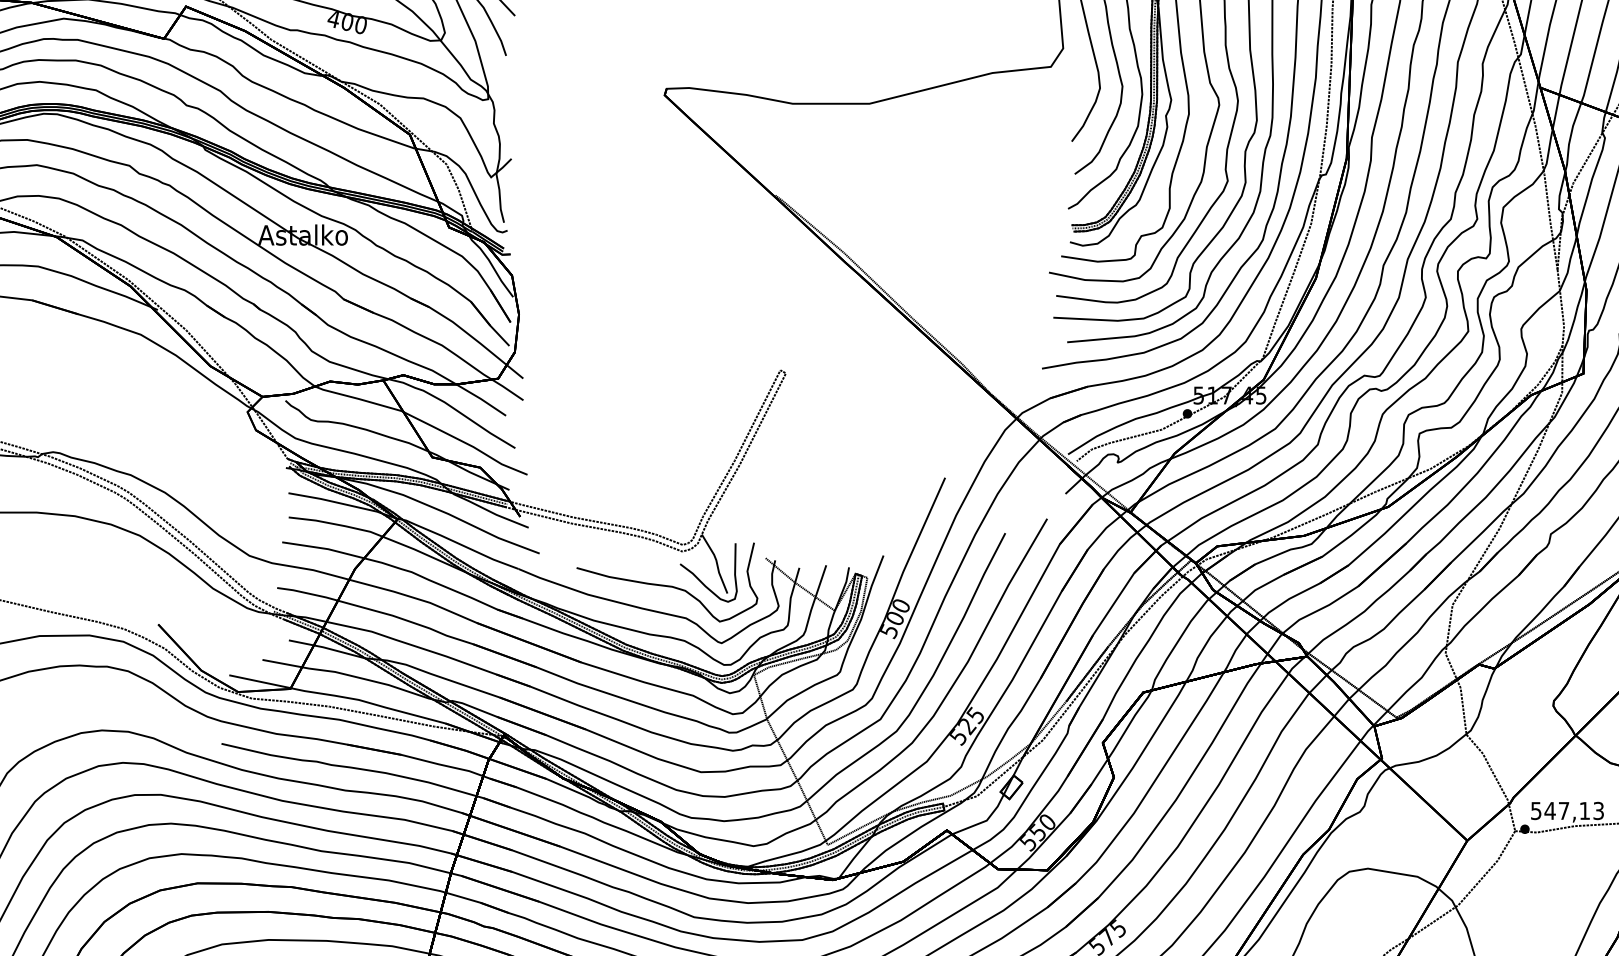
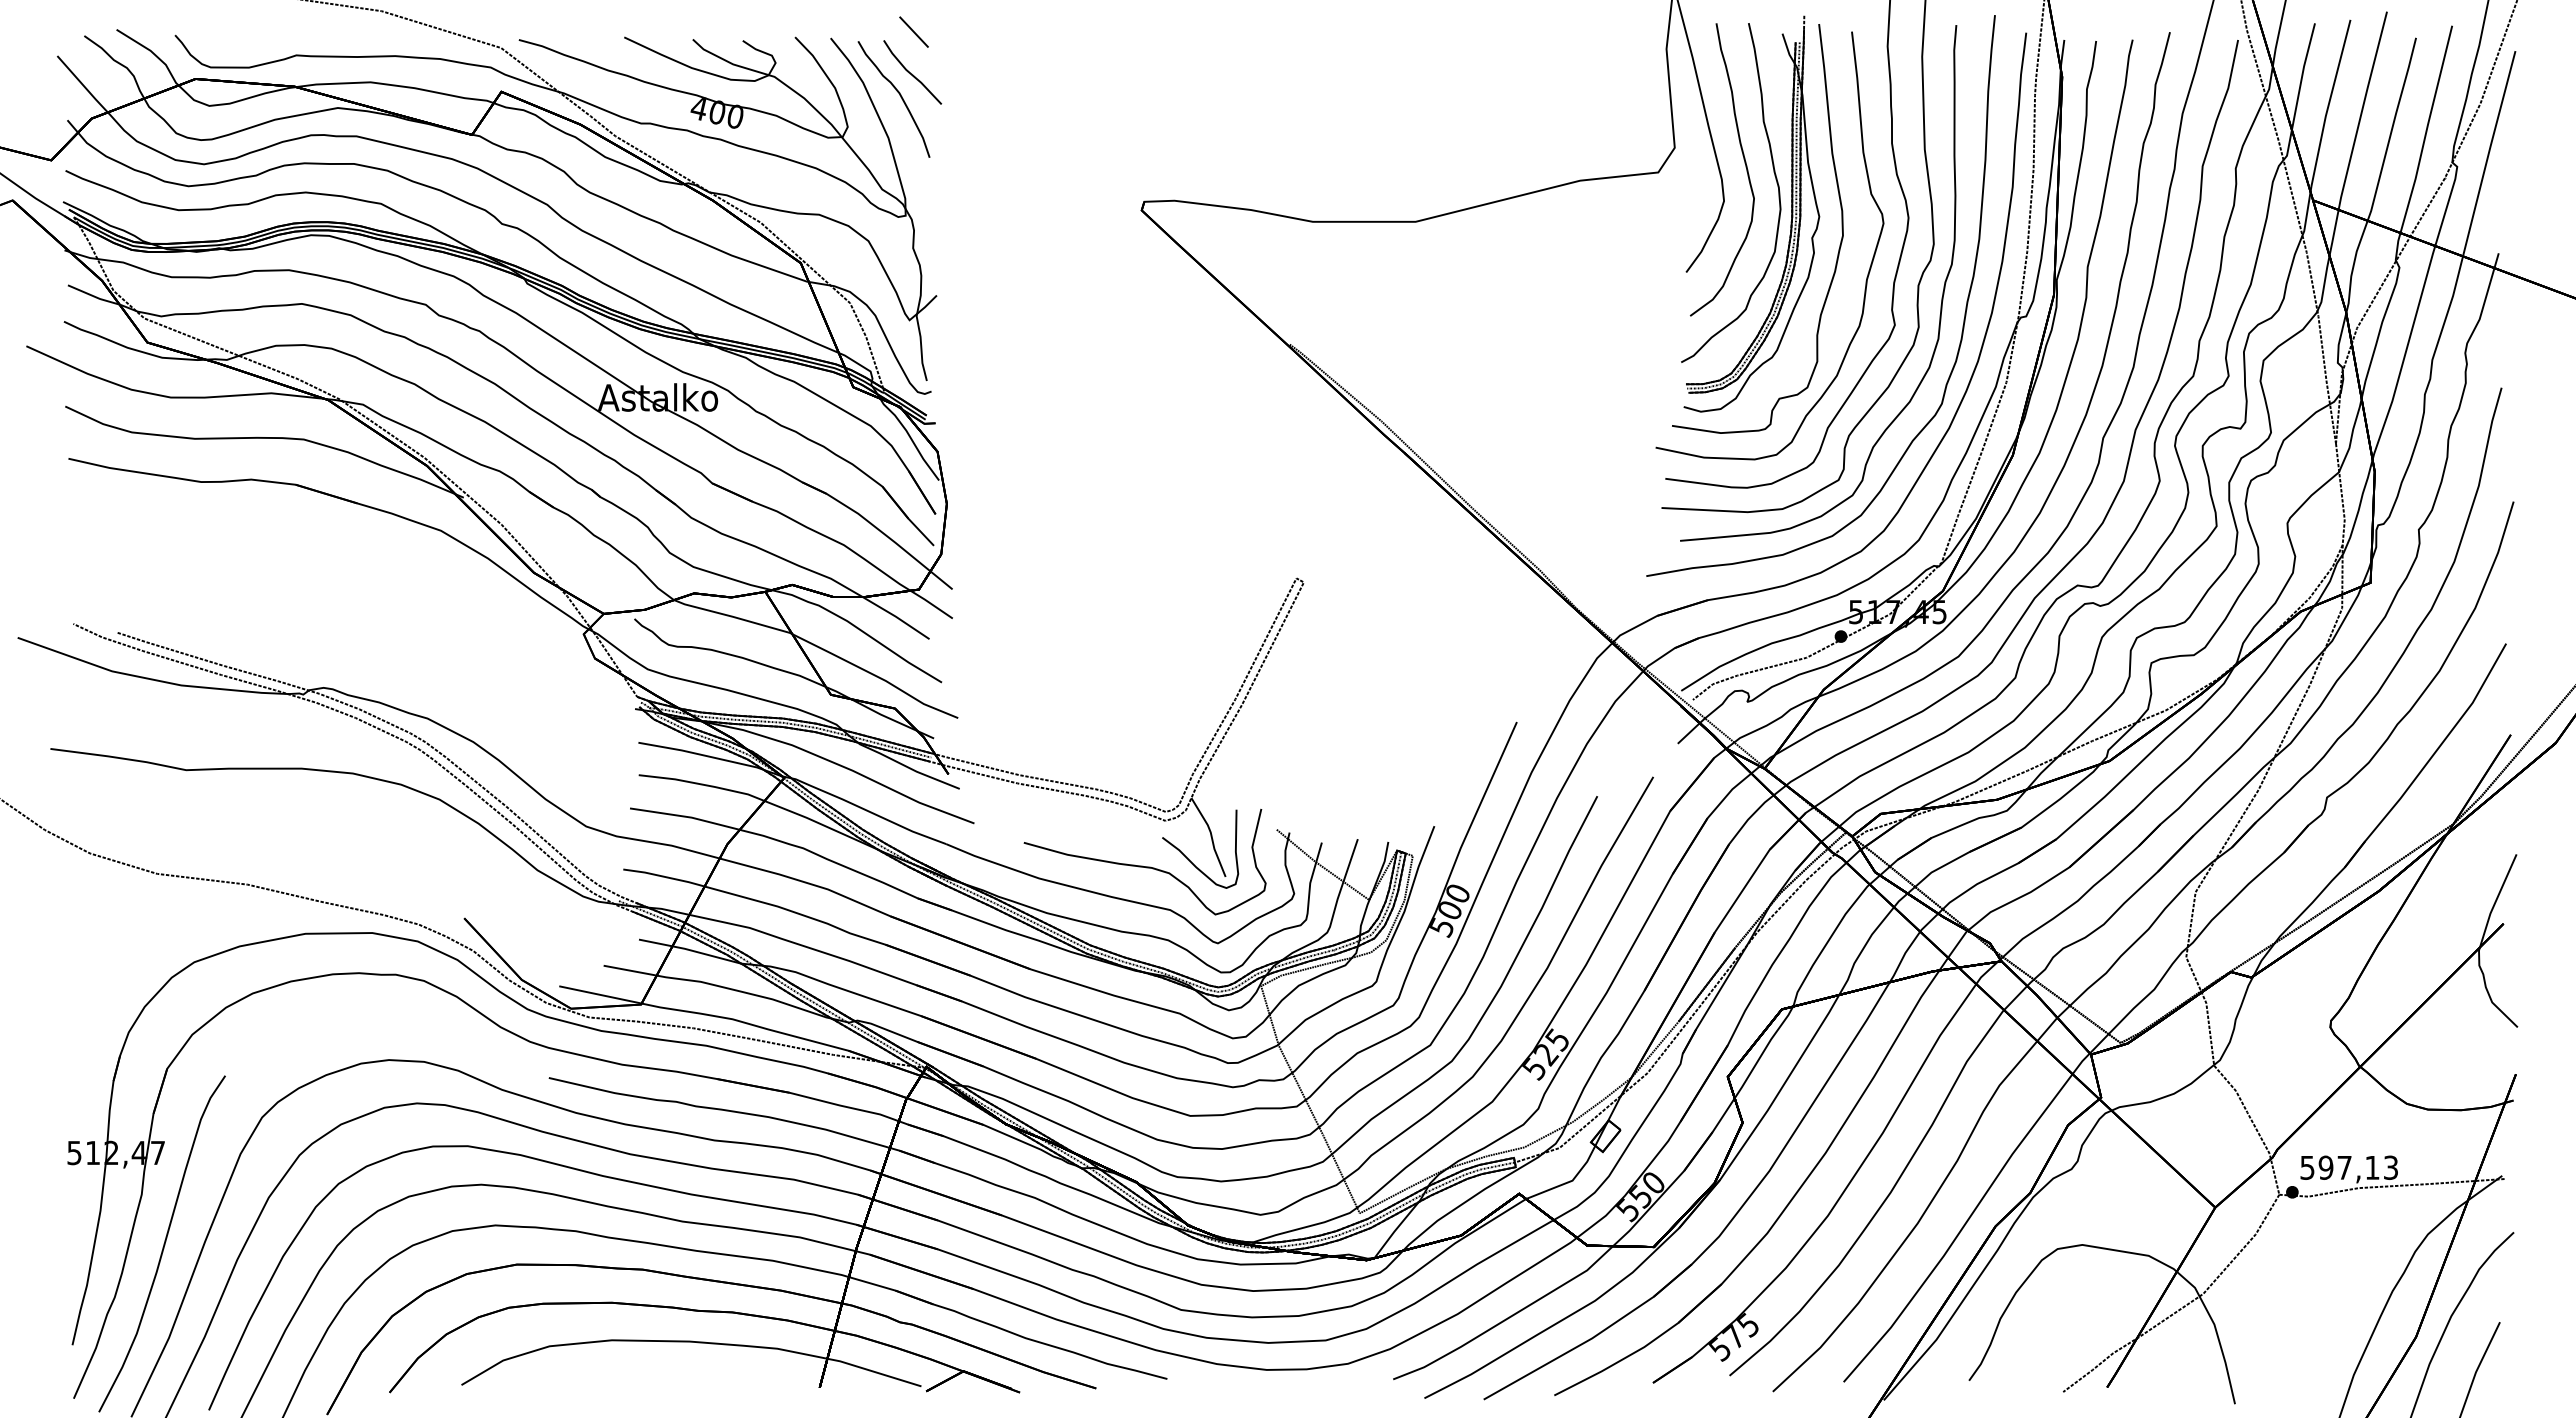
text: (1549, 810) -> (2325, 1167), 547,13 -> 597,13

